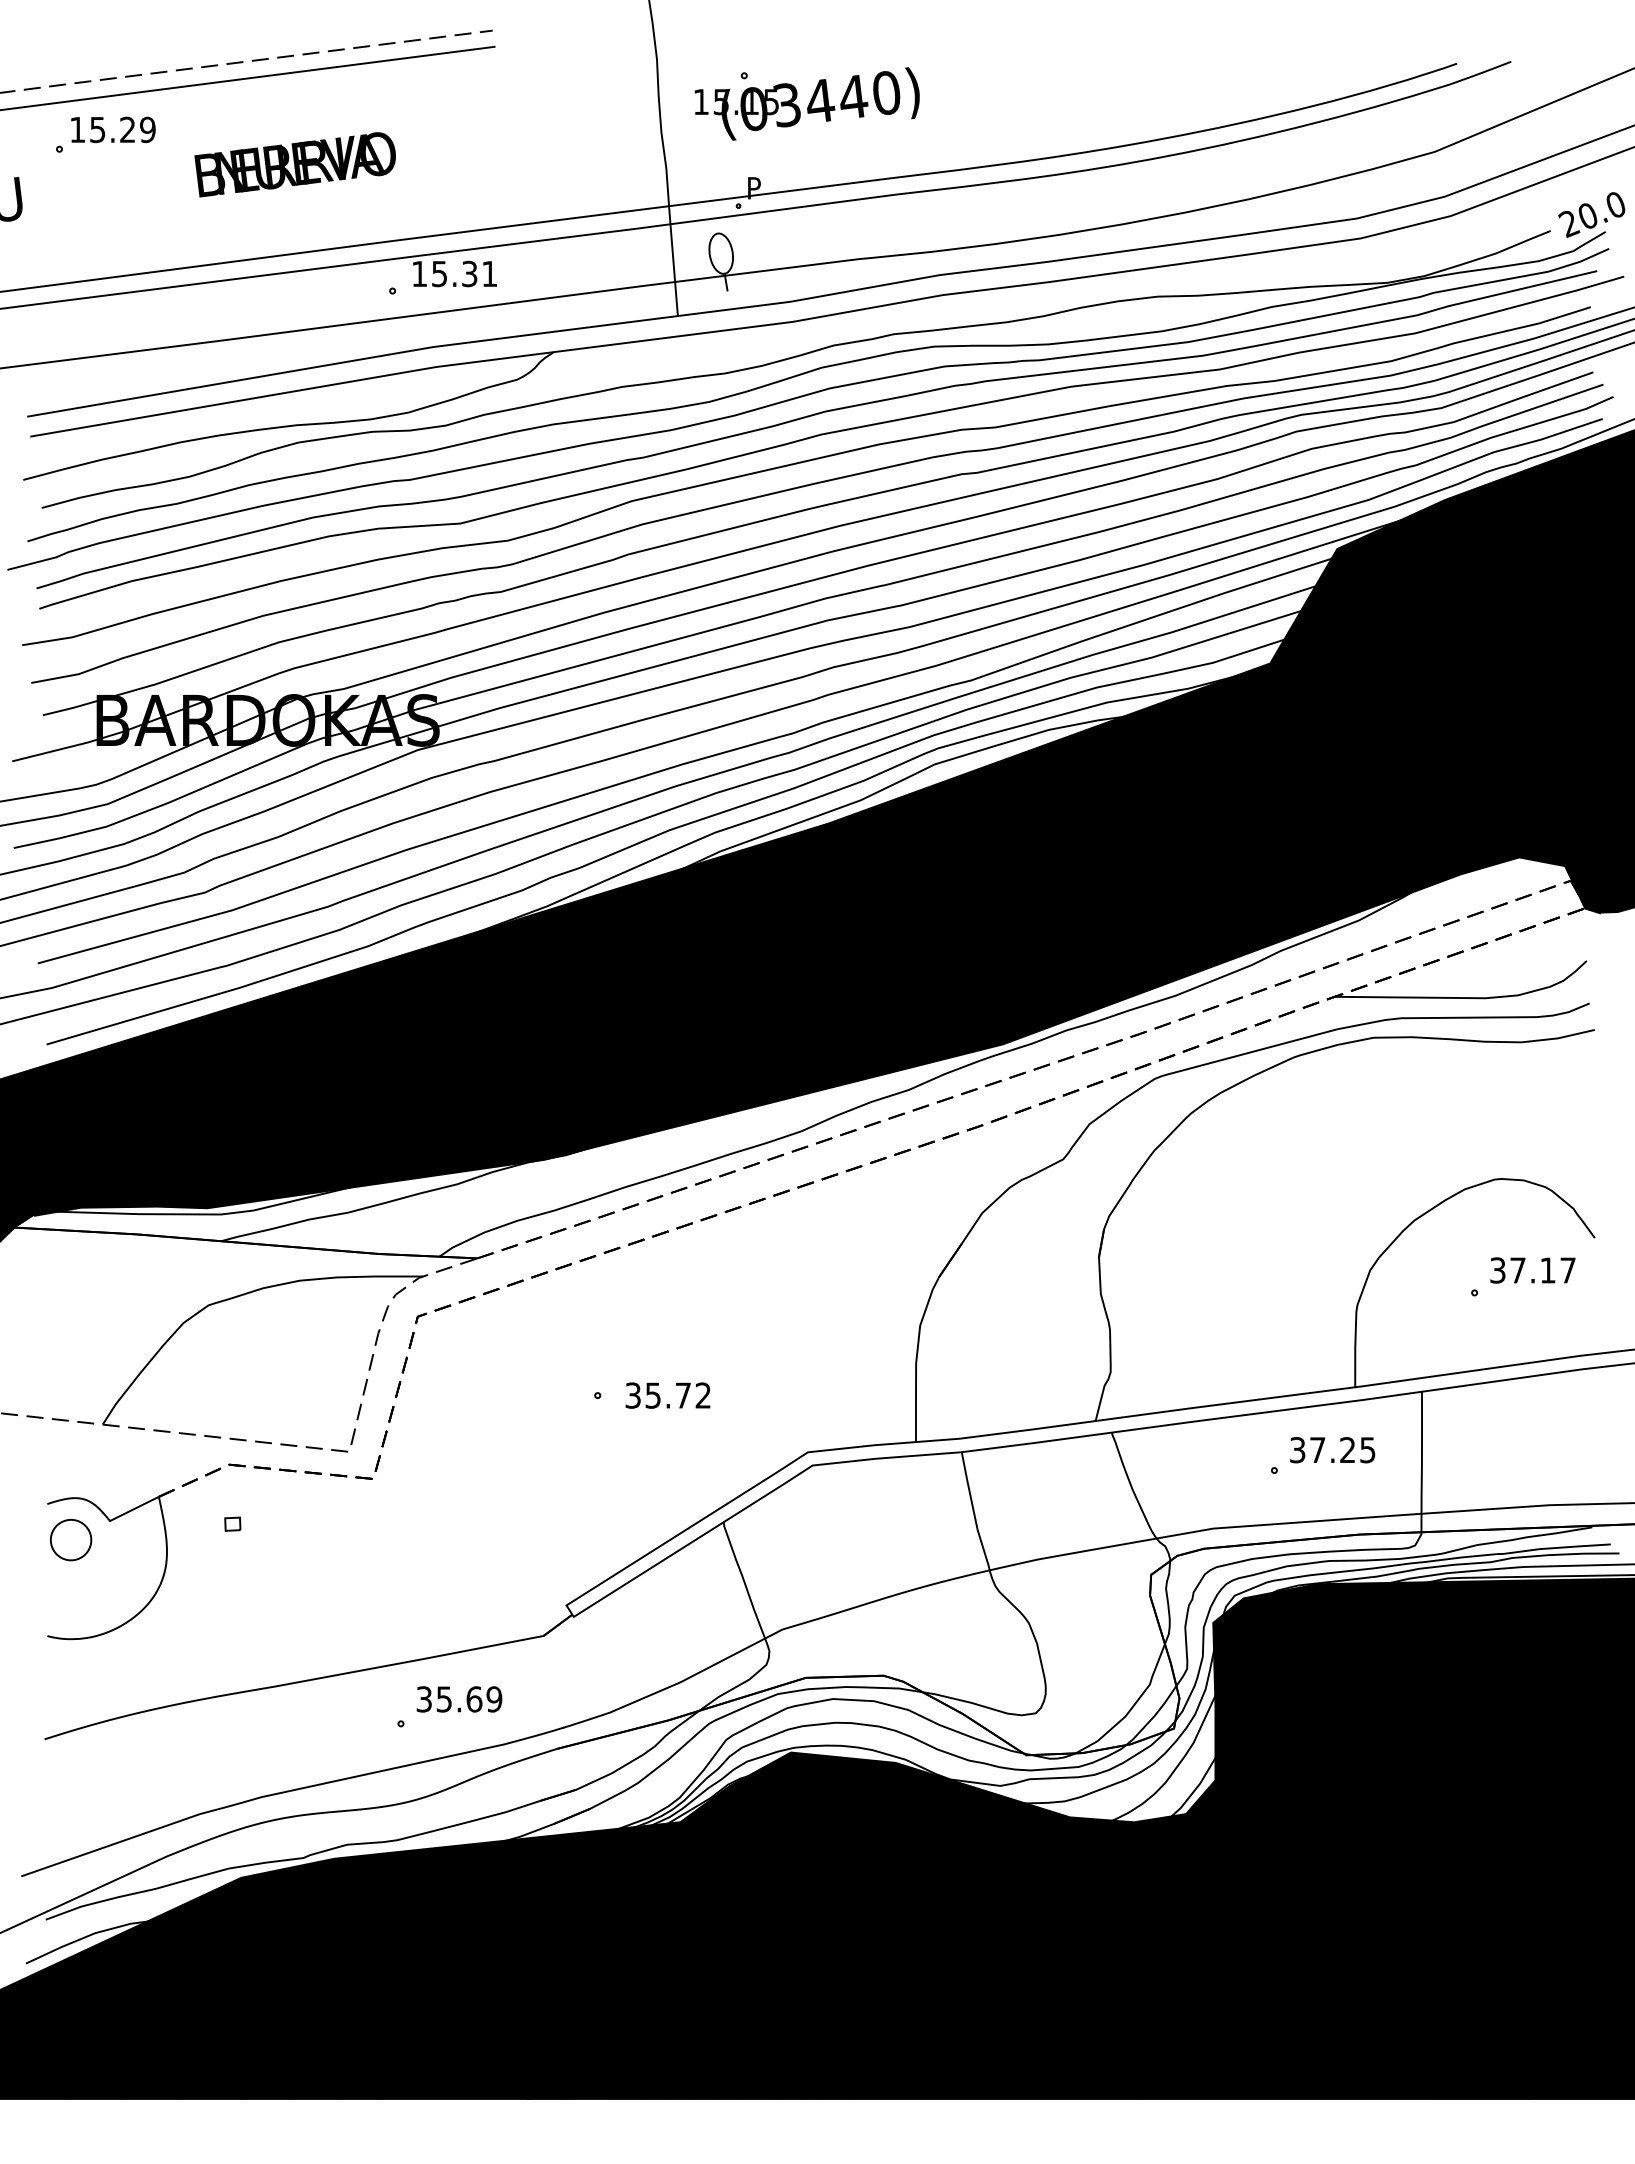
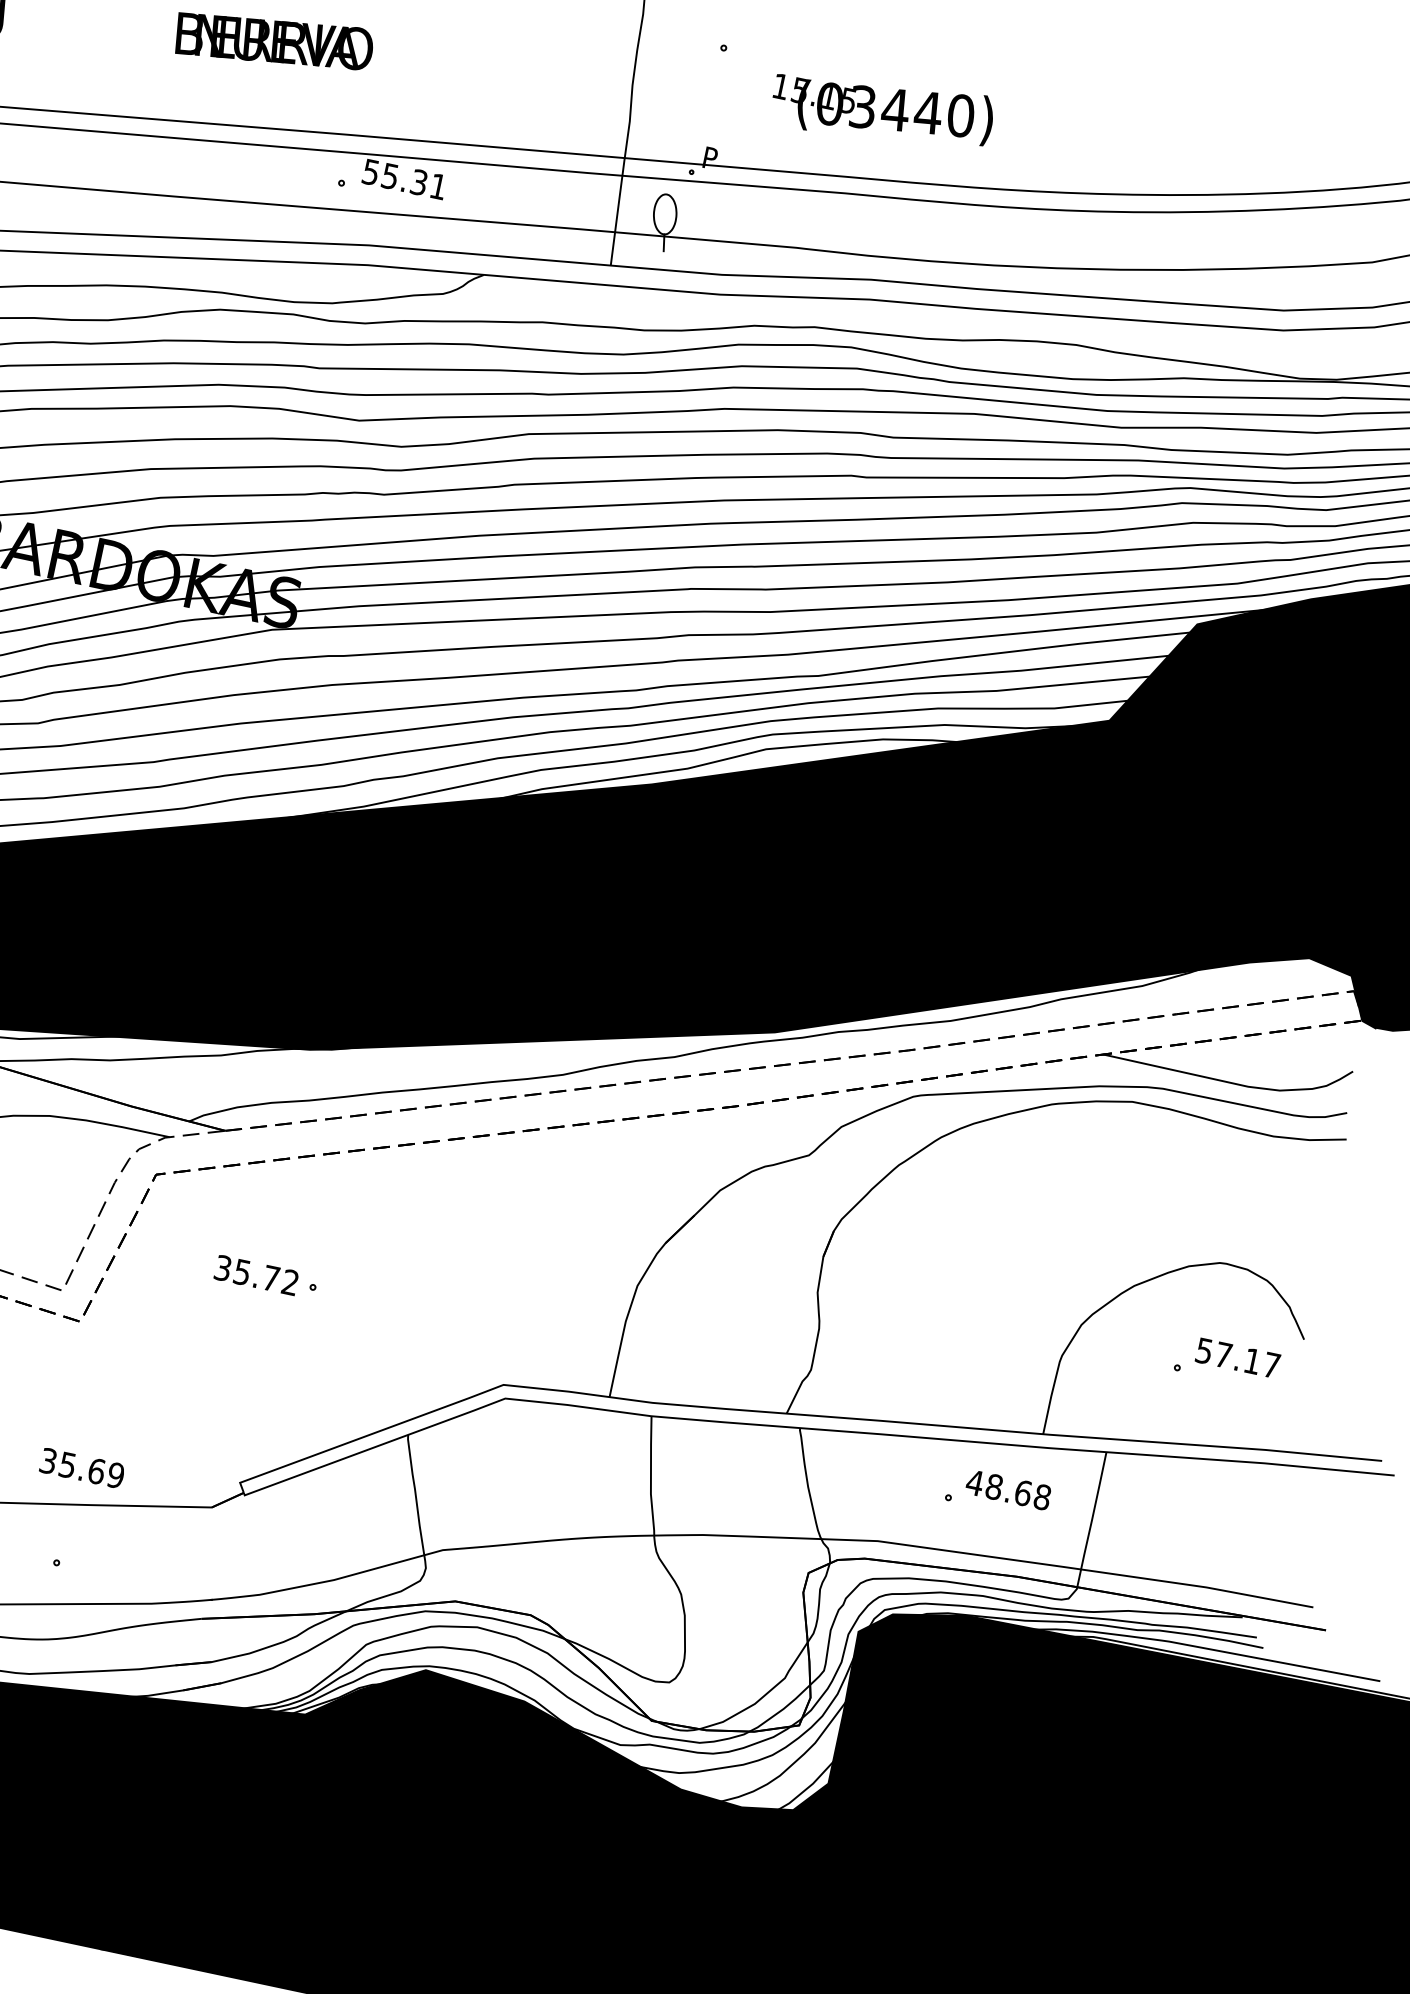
text: (806, 103) -> (881, 109), moved
text: (419, 274) -> (370, 172), 15.31 -> 55.31
text: (1498, 1269) -> (1205, 1350), 37.17 -> 57.17
text: (667, 1395) -> (256, 1275), moved
text: (1332, 1450) -> (1008, 1490), 37.25 -> 48.68
text: (459, 1699) -> (82, 1468), moved

